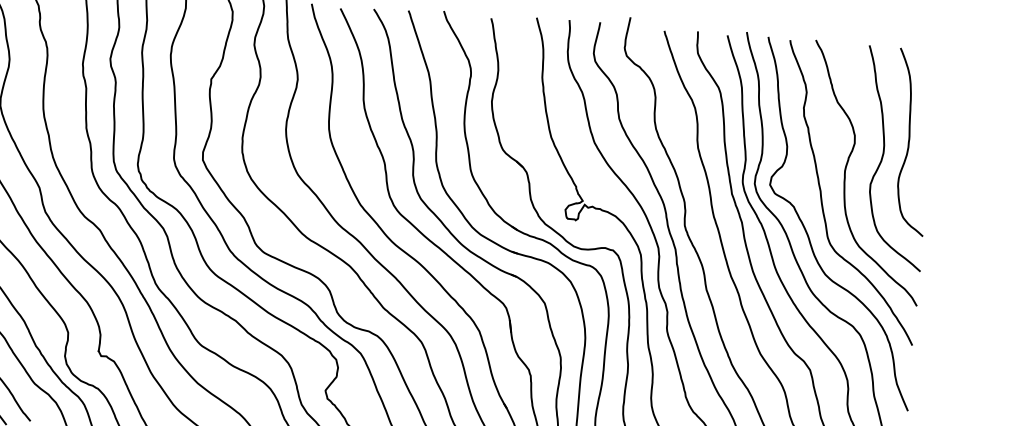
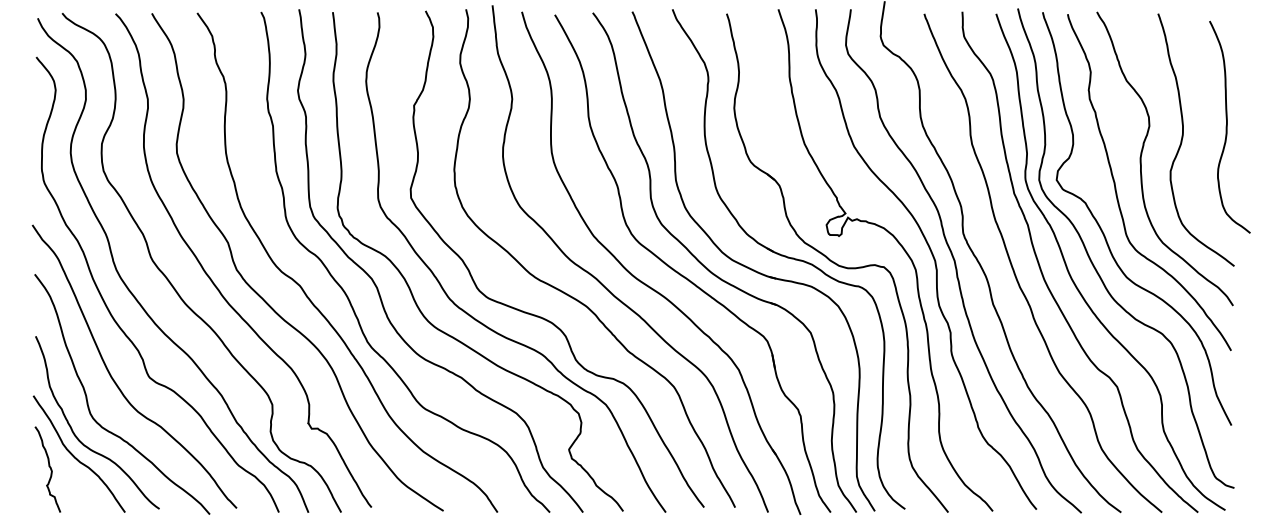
curve: (909, 141) -> (1227, 126), moved

